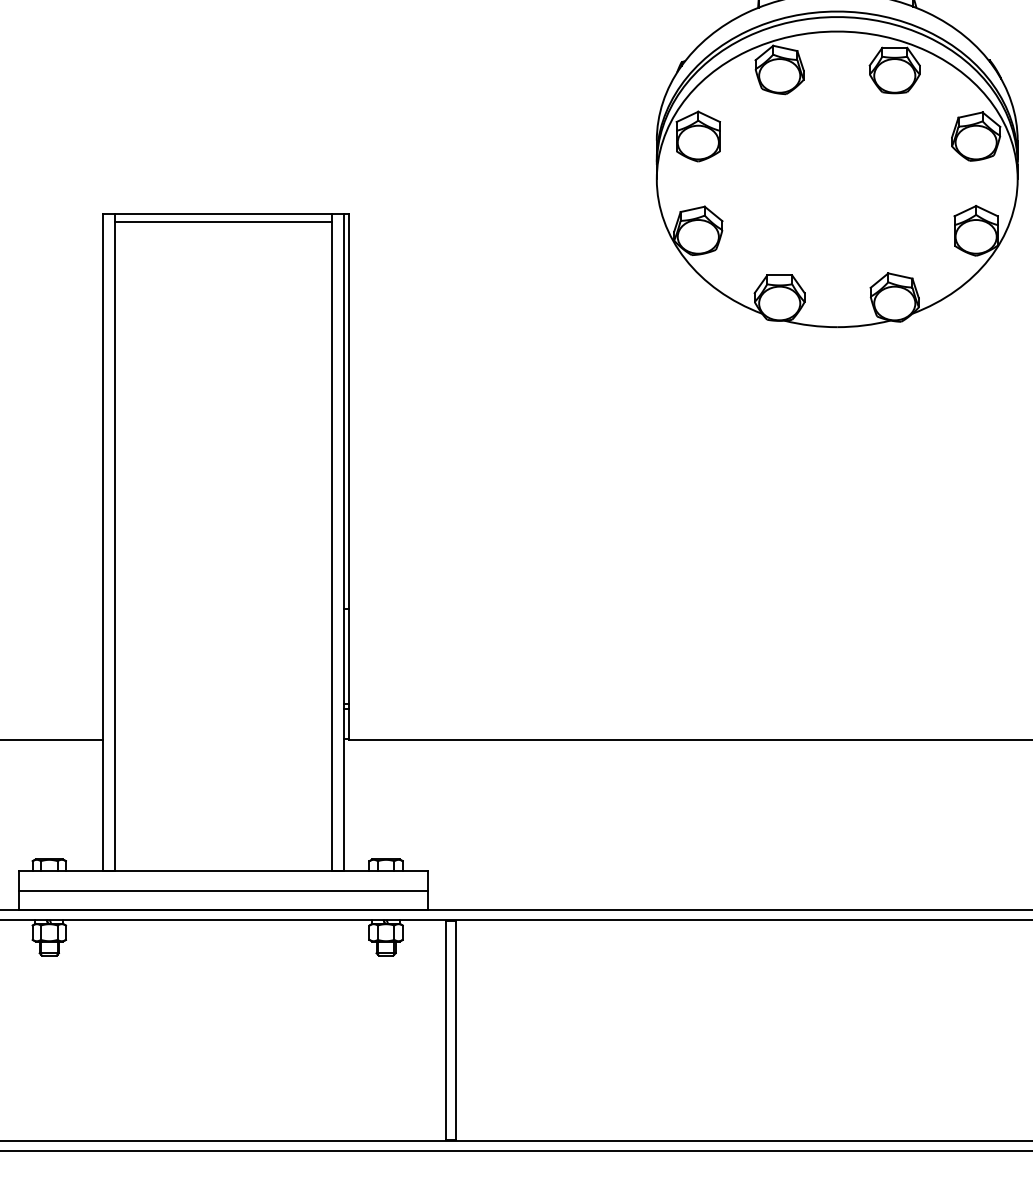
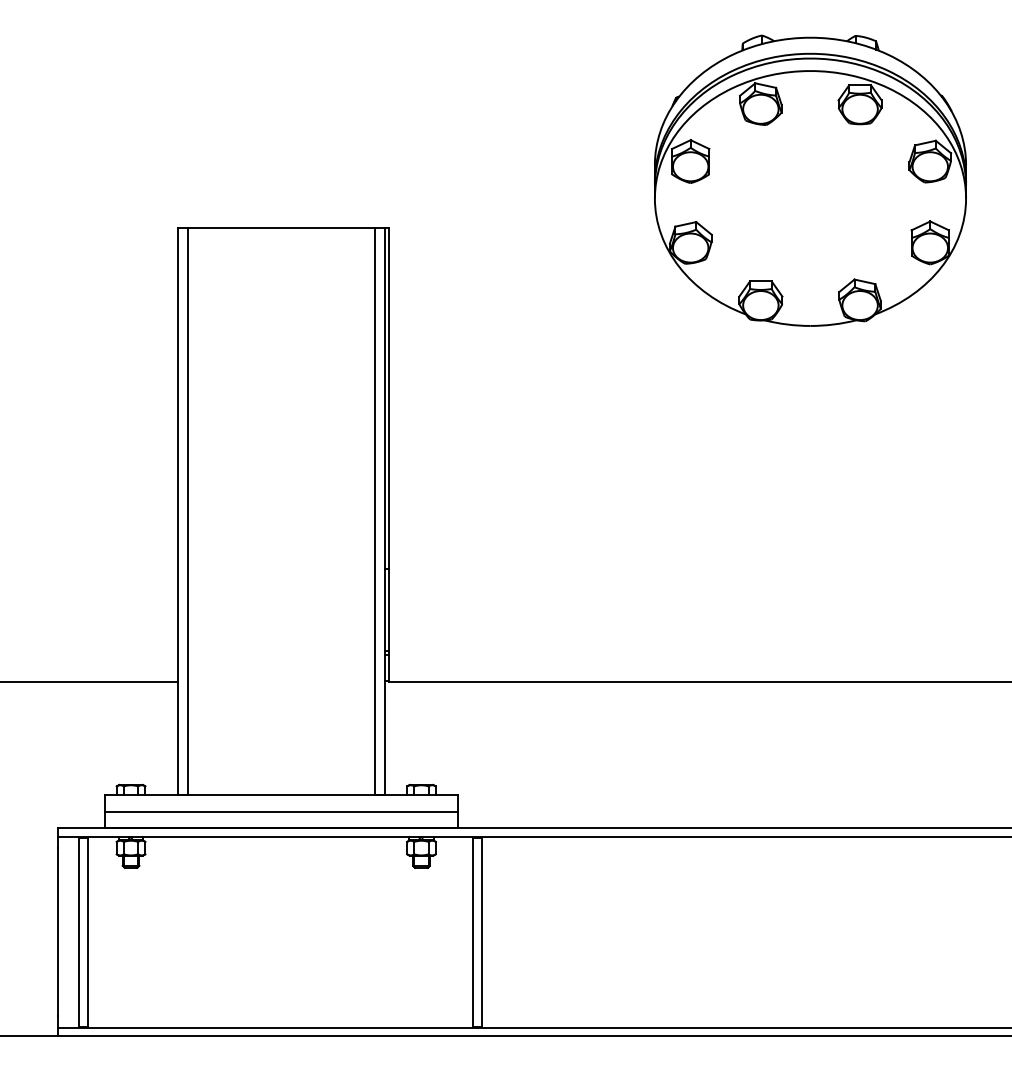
line: (223, 222) -> (281, 235), removed

